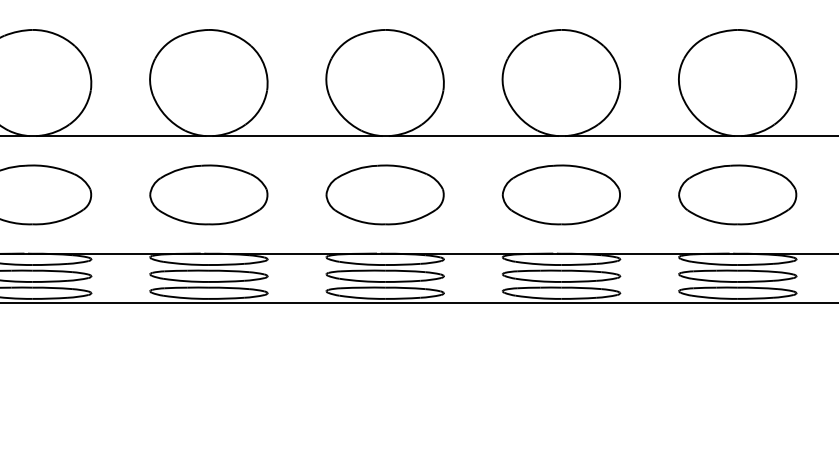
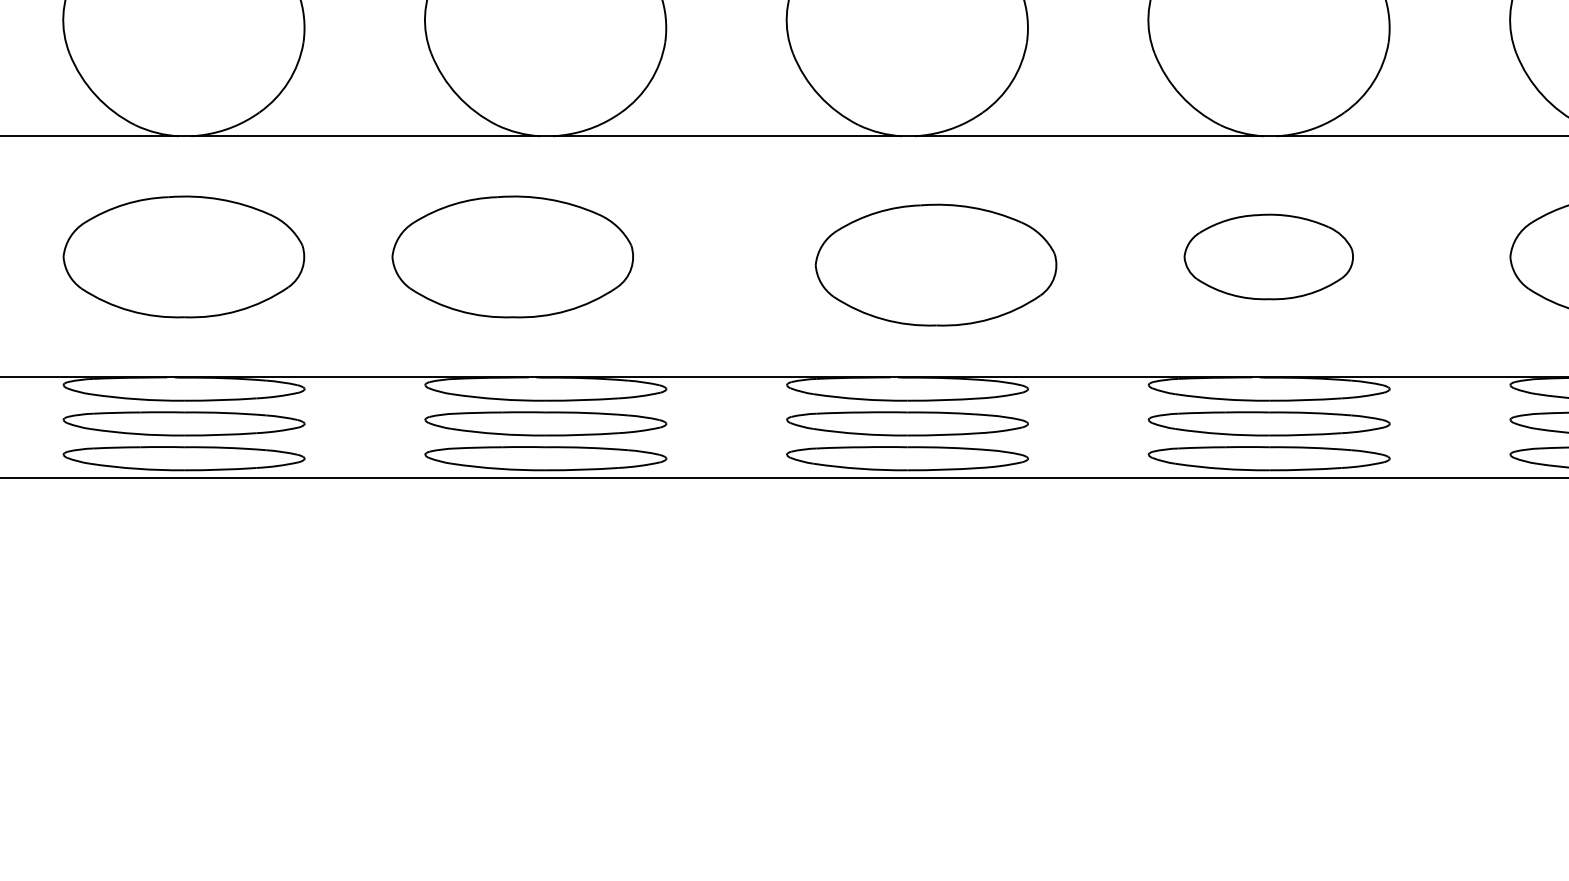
part: (208, 194) -> (512, 256), moved
part: (384, 194) -> (934, 264), moved
part: (560, 194) -> (1267, 256), size x0.7

